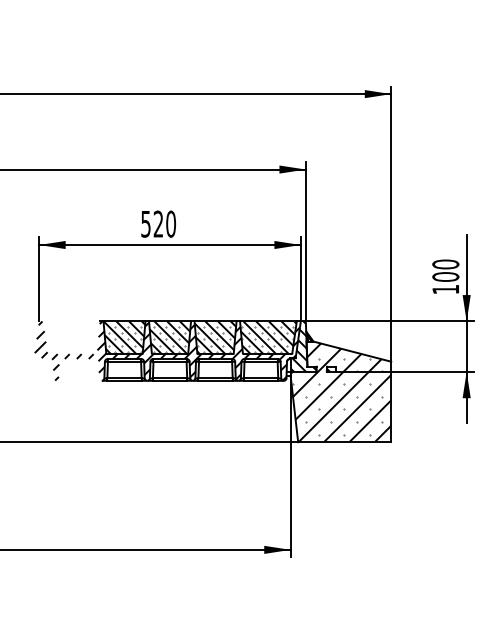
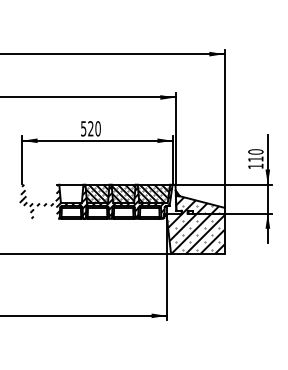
text: (445, 275) -> (255, 158), 100 -> 110
hatch: (124, 336) -> (71, 193), removed
hatch: (302, 345) -> (173, 198), removed

